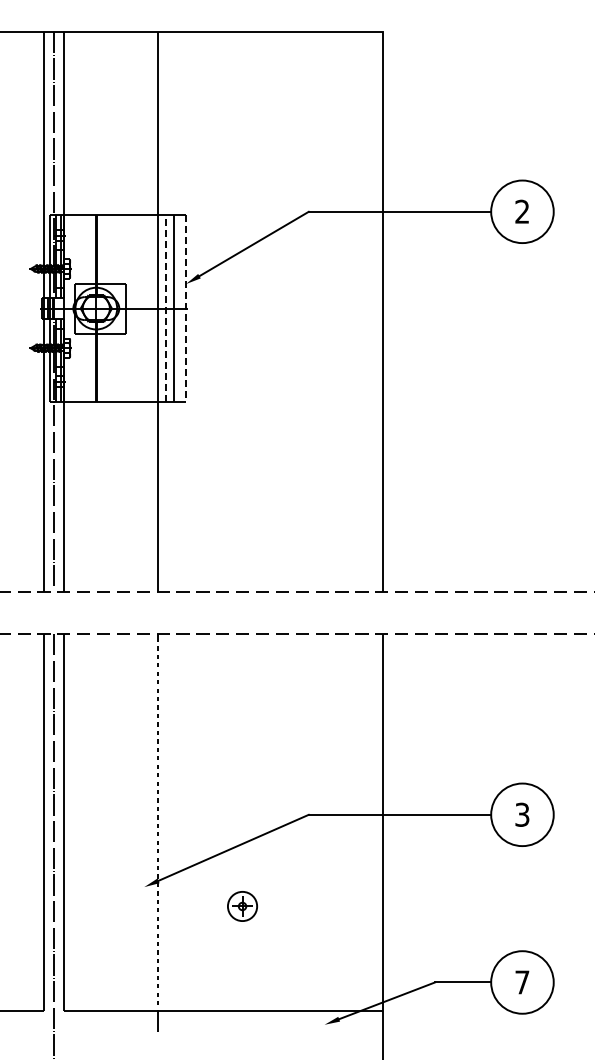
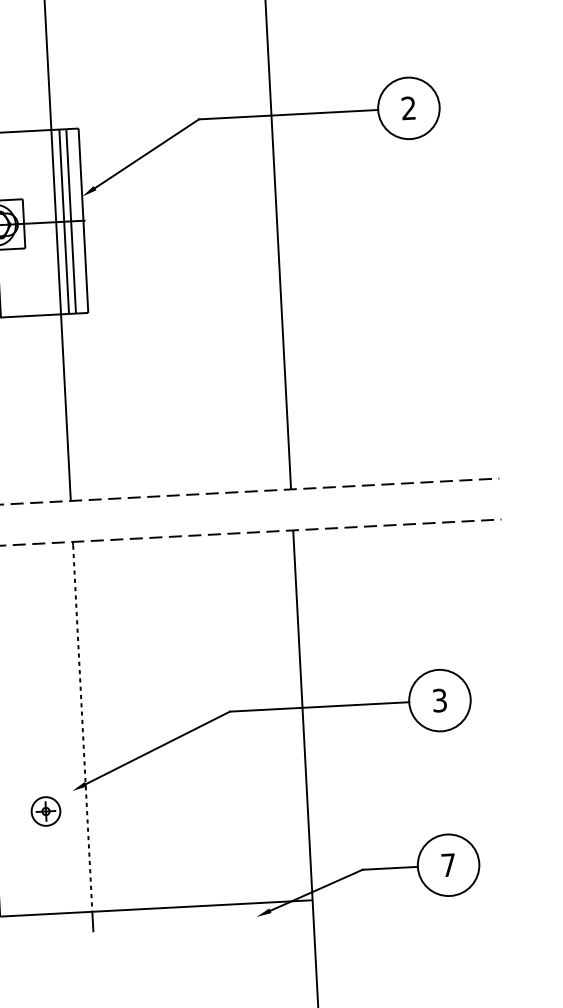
line: (166, 308) -> (64, 221), dashed -> solid
line: (186, 308) -> (83, 220), dashed -> solid
part: (242, 906) -> (45, 811), moved

